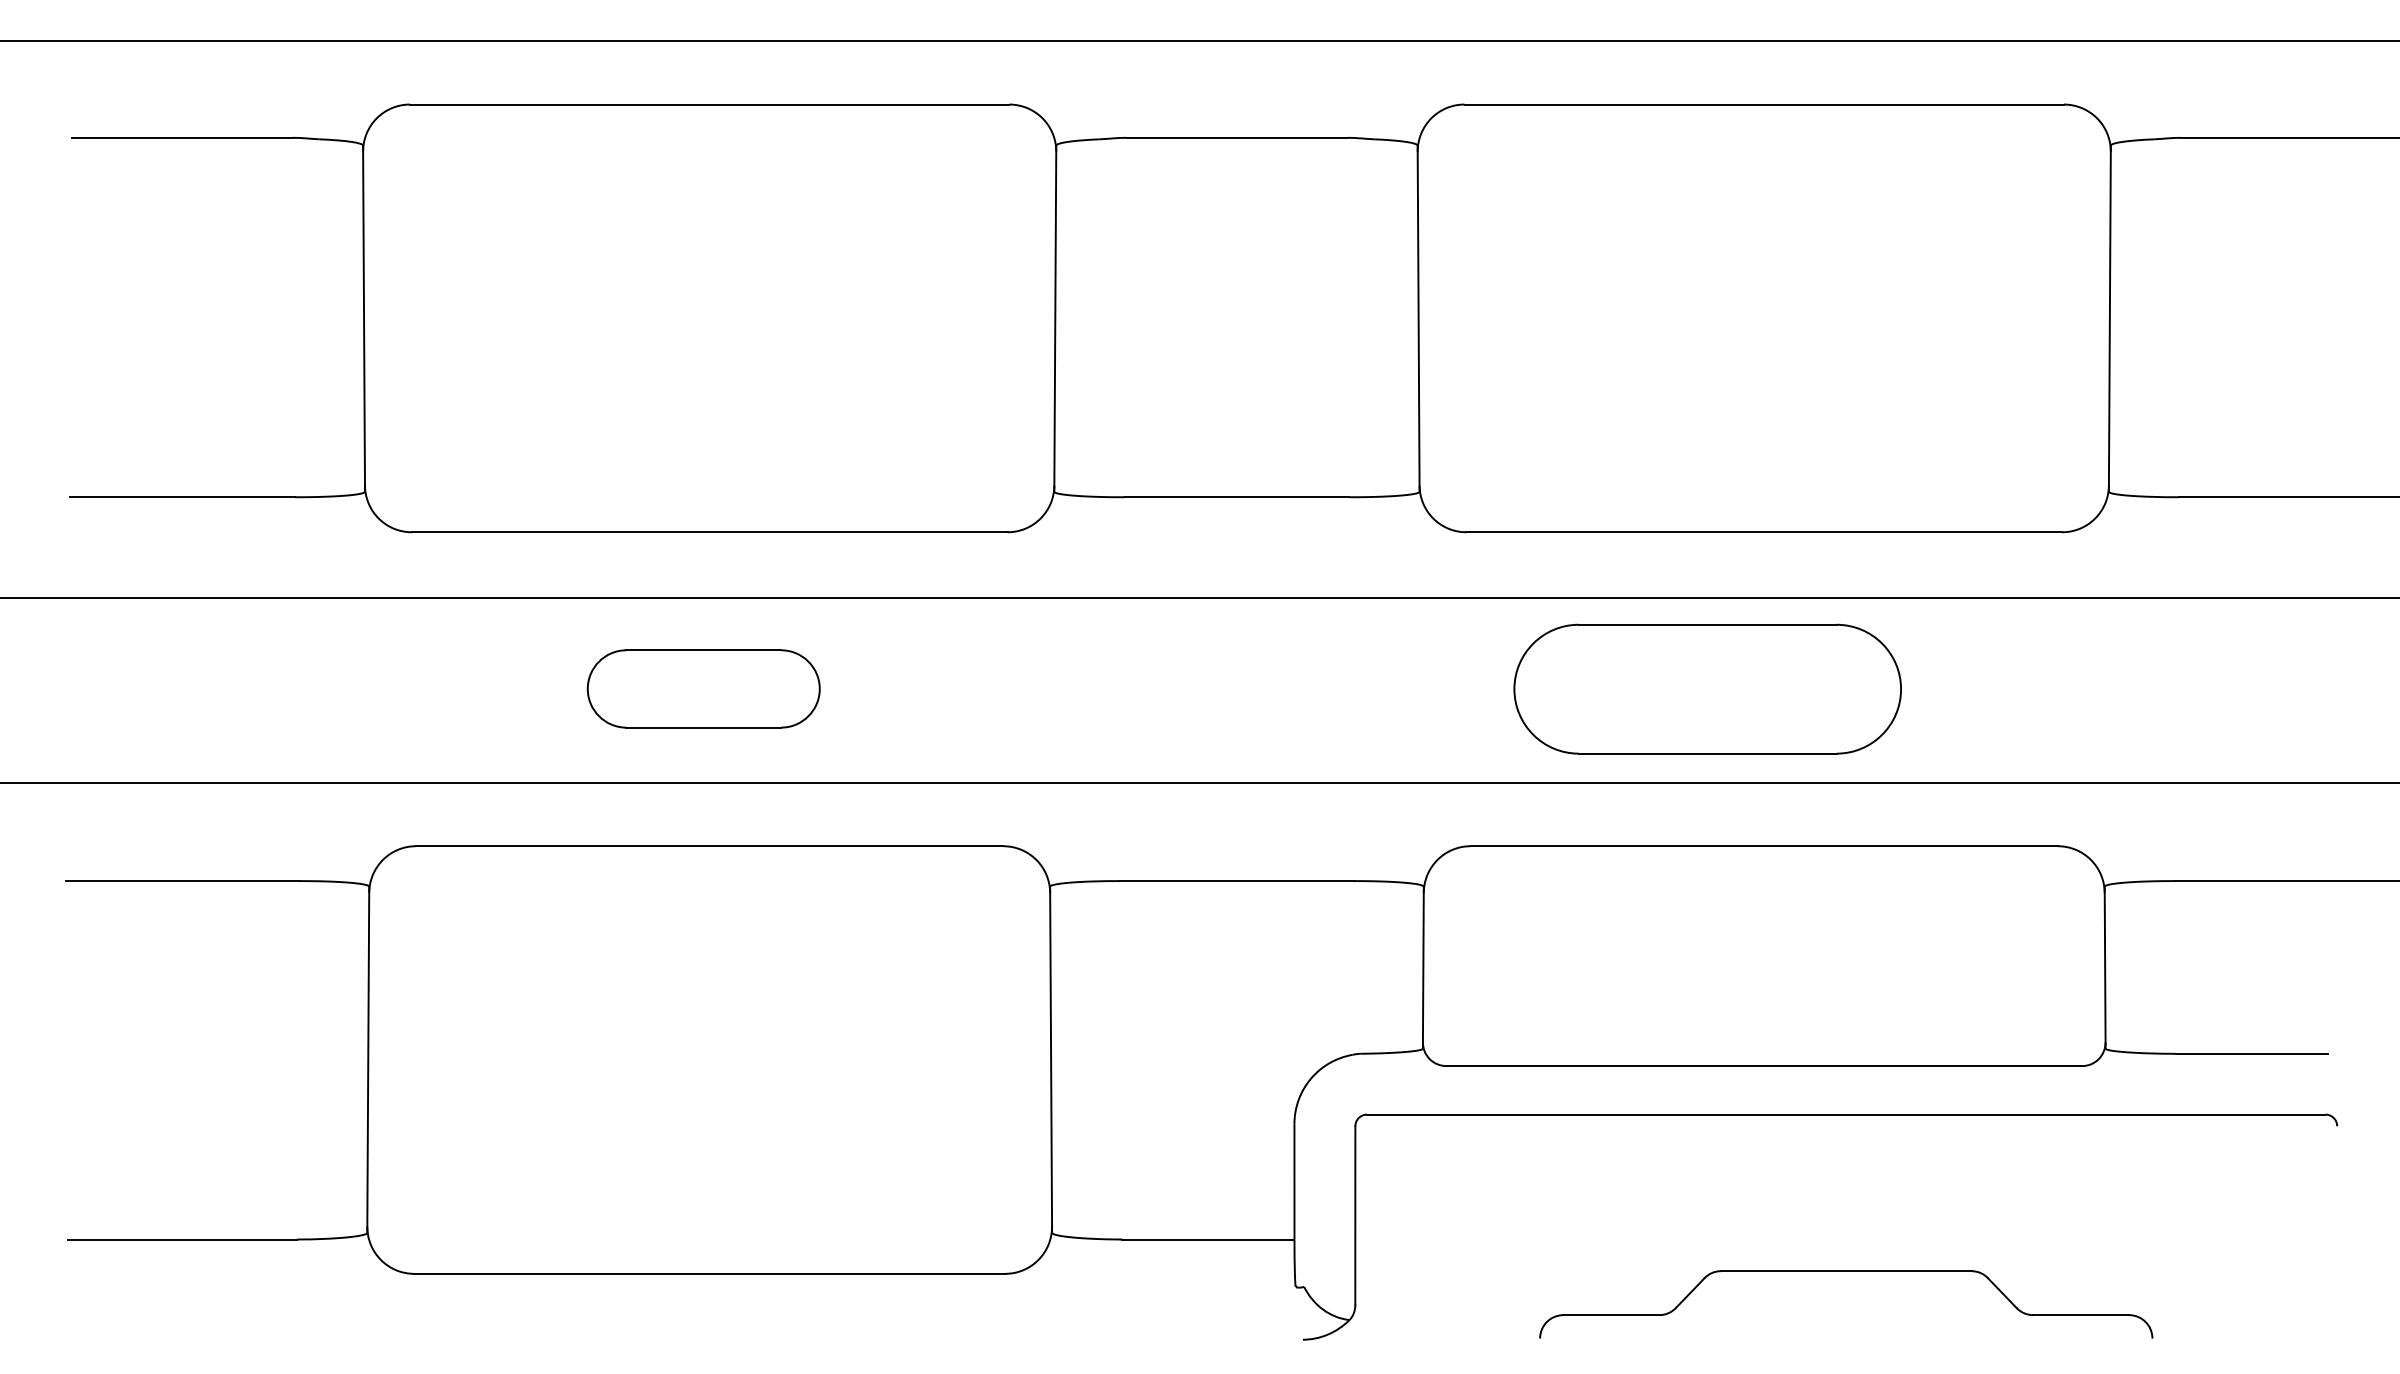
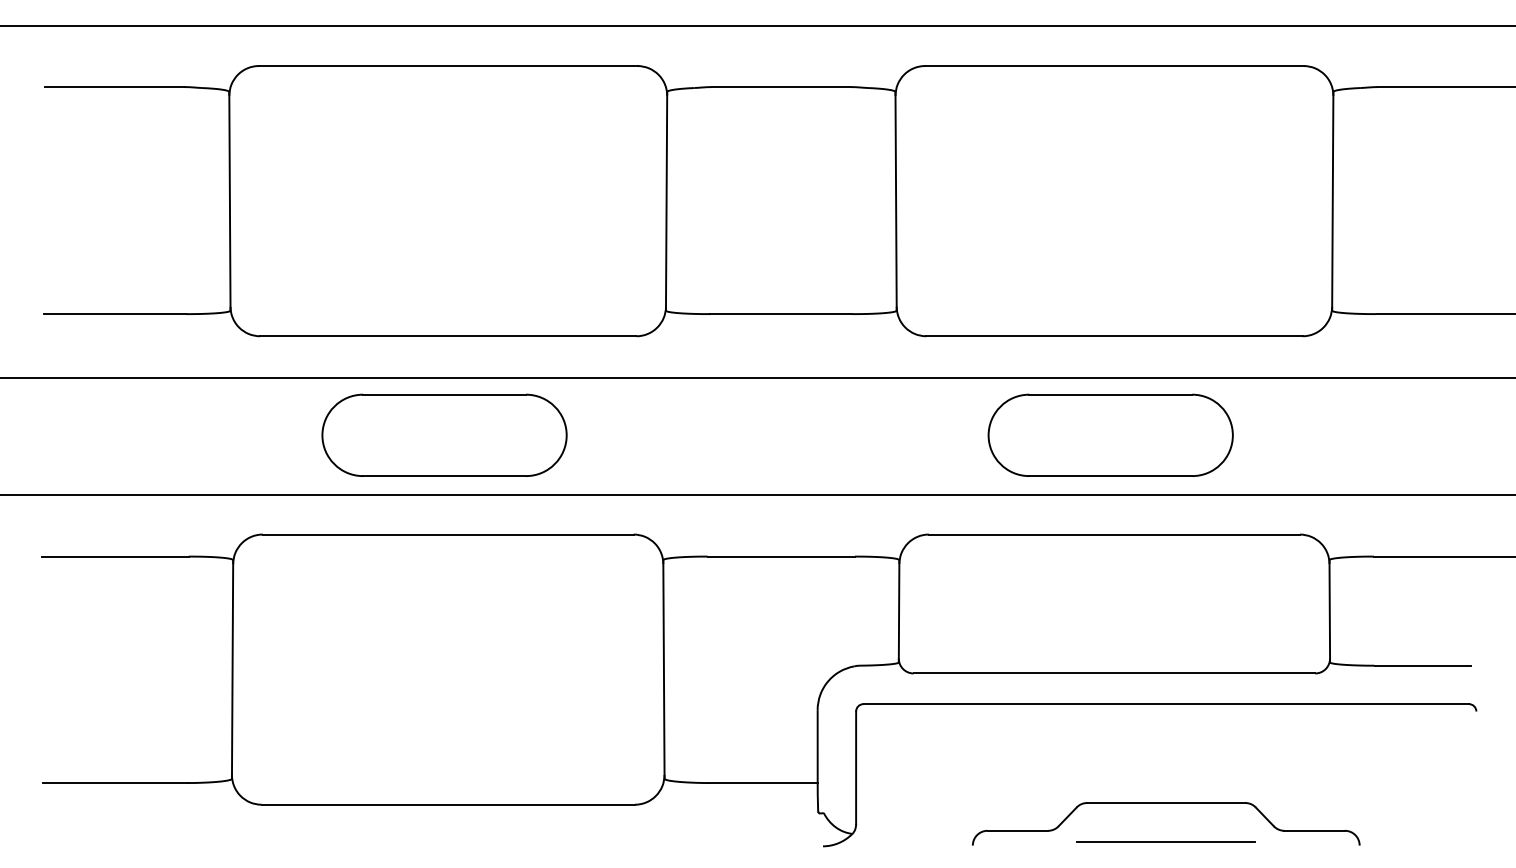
part: (703, 687) -> (444, 434), size x1.67
part: (1707, 687) -> (1110, 434), moved
line: (1845, 1332) -> (1165, 841), added

